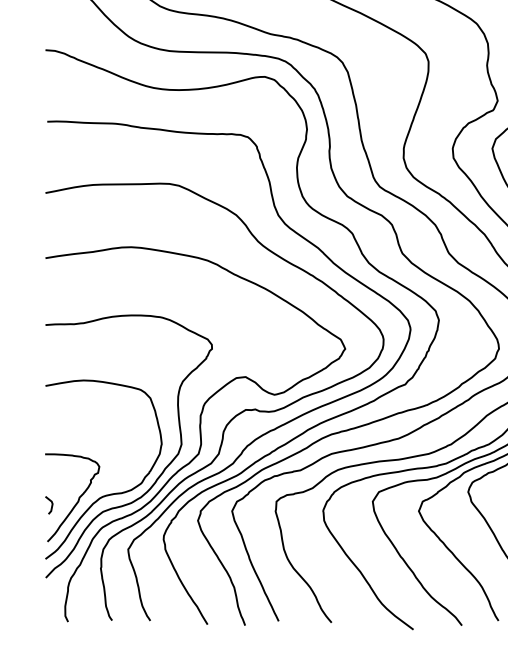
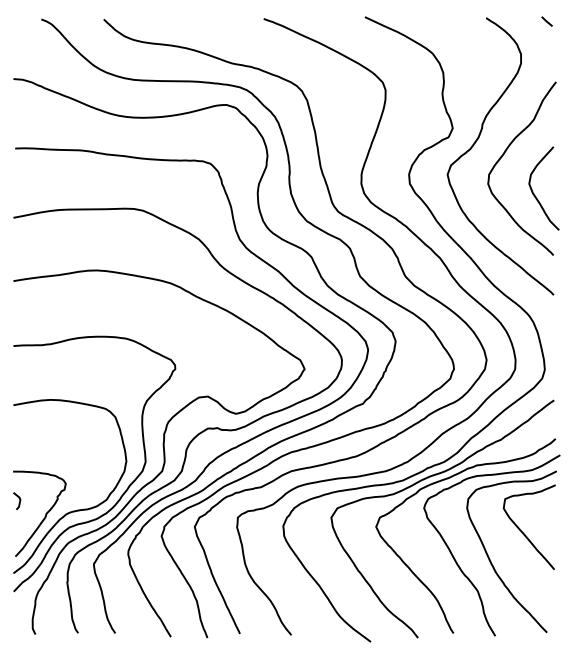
line: (51, 505) -> (19, 501), moved

